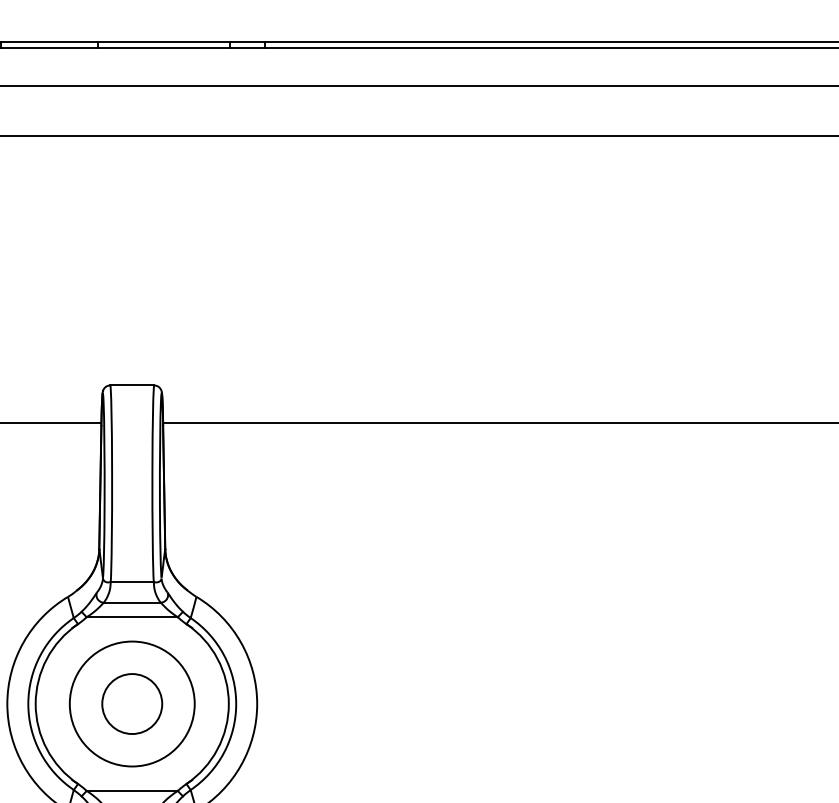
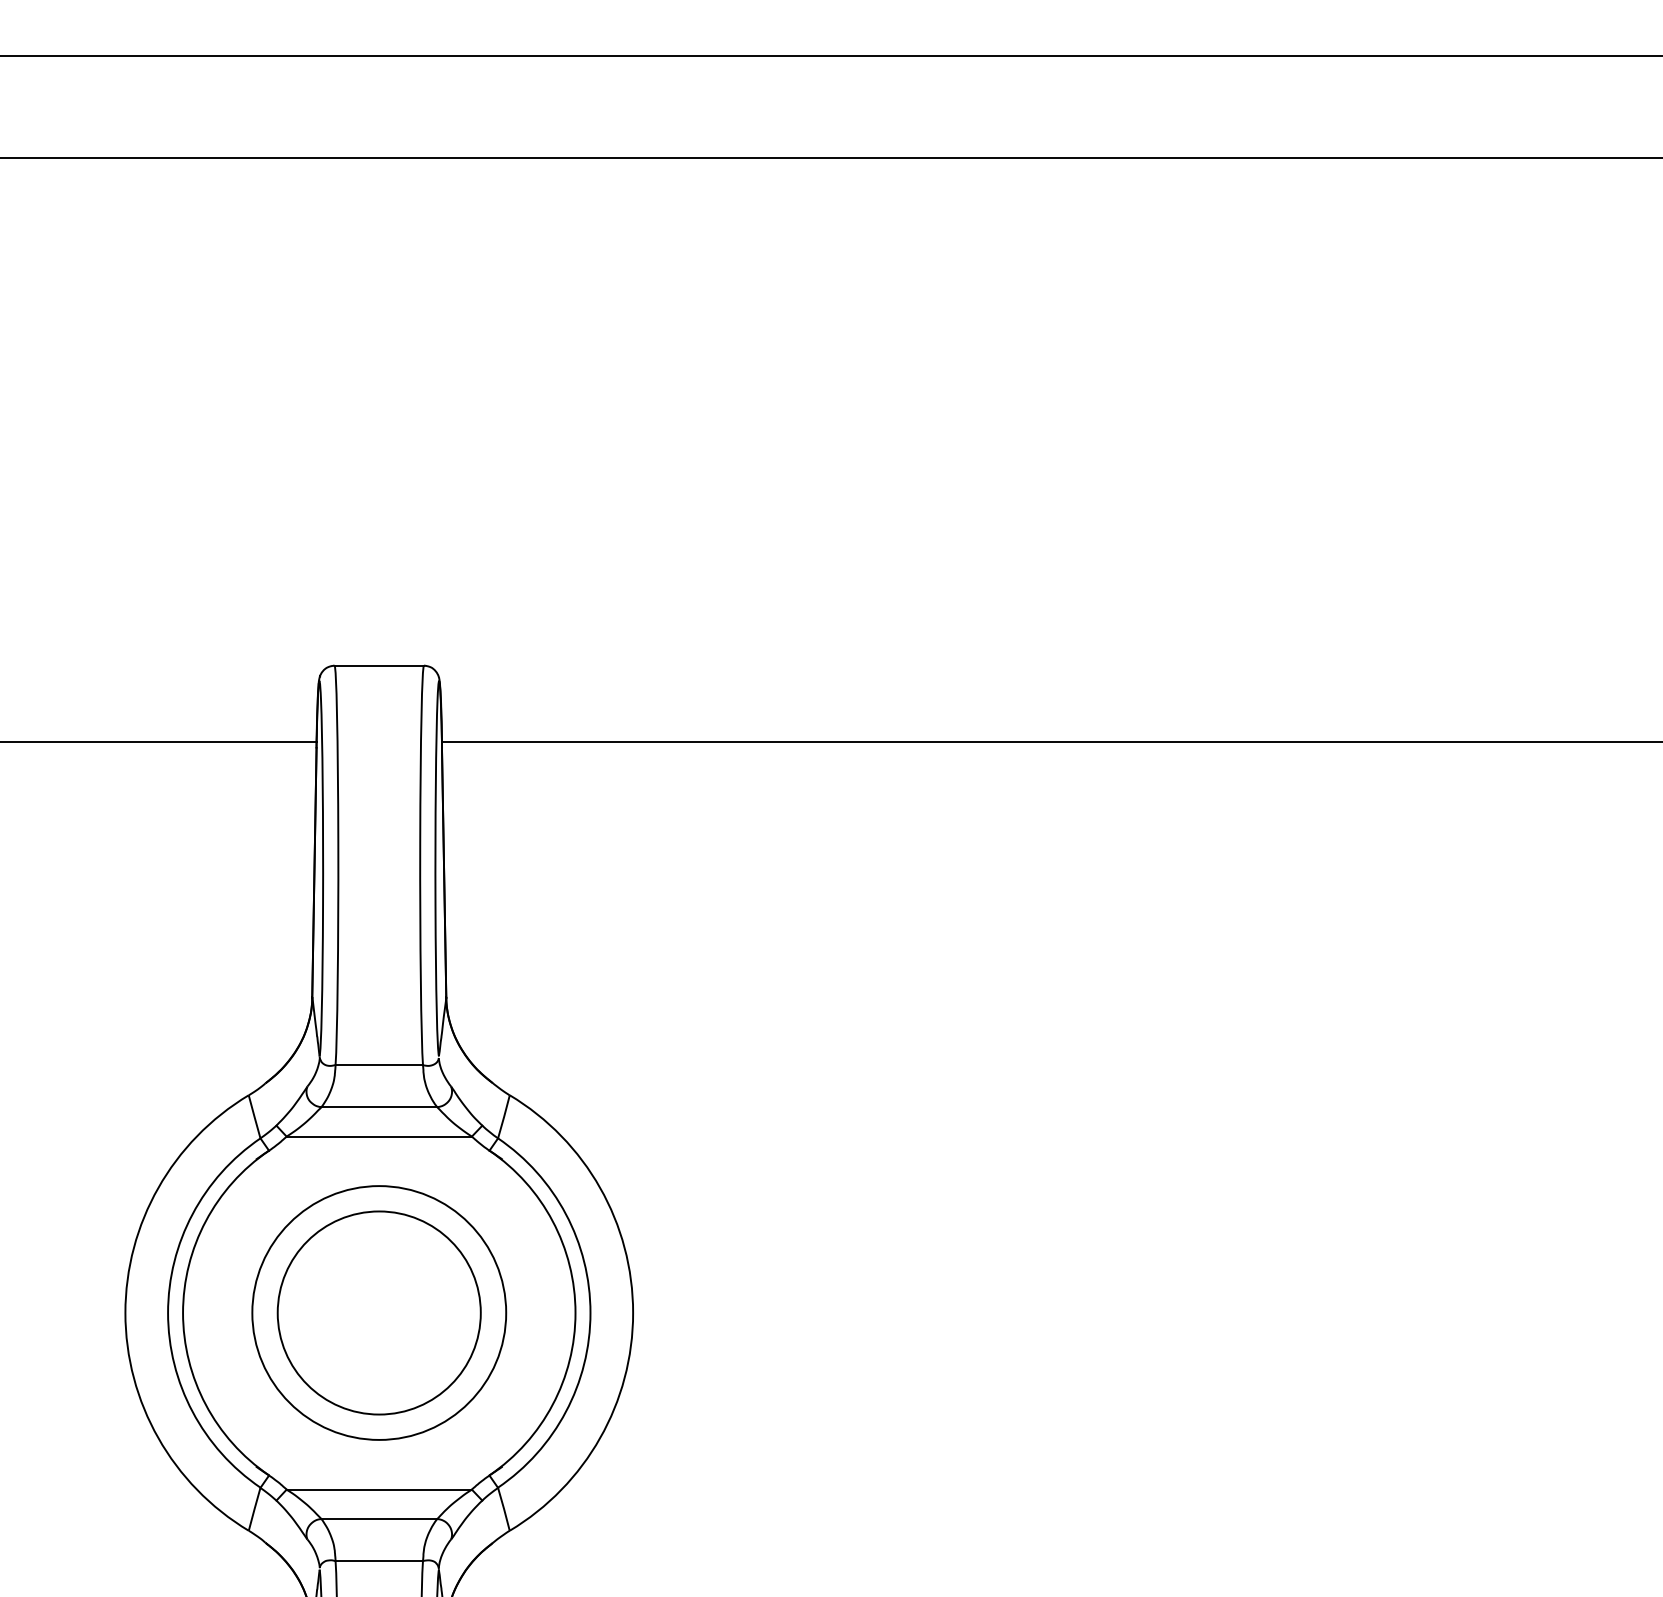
circle: (132, 704) -> (379, 1313), size x1.67

